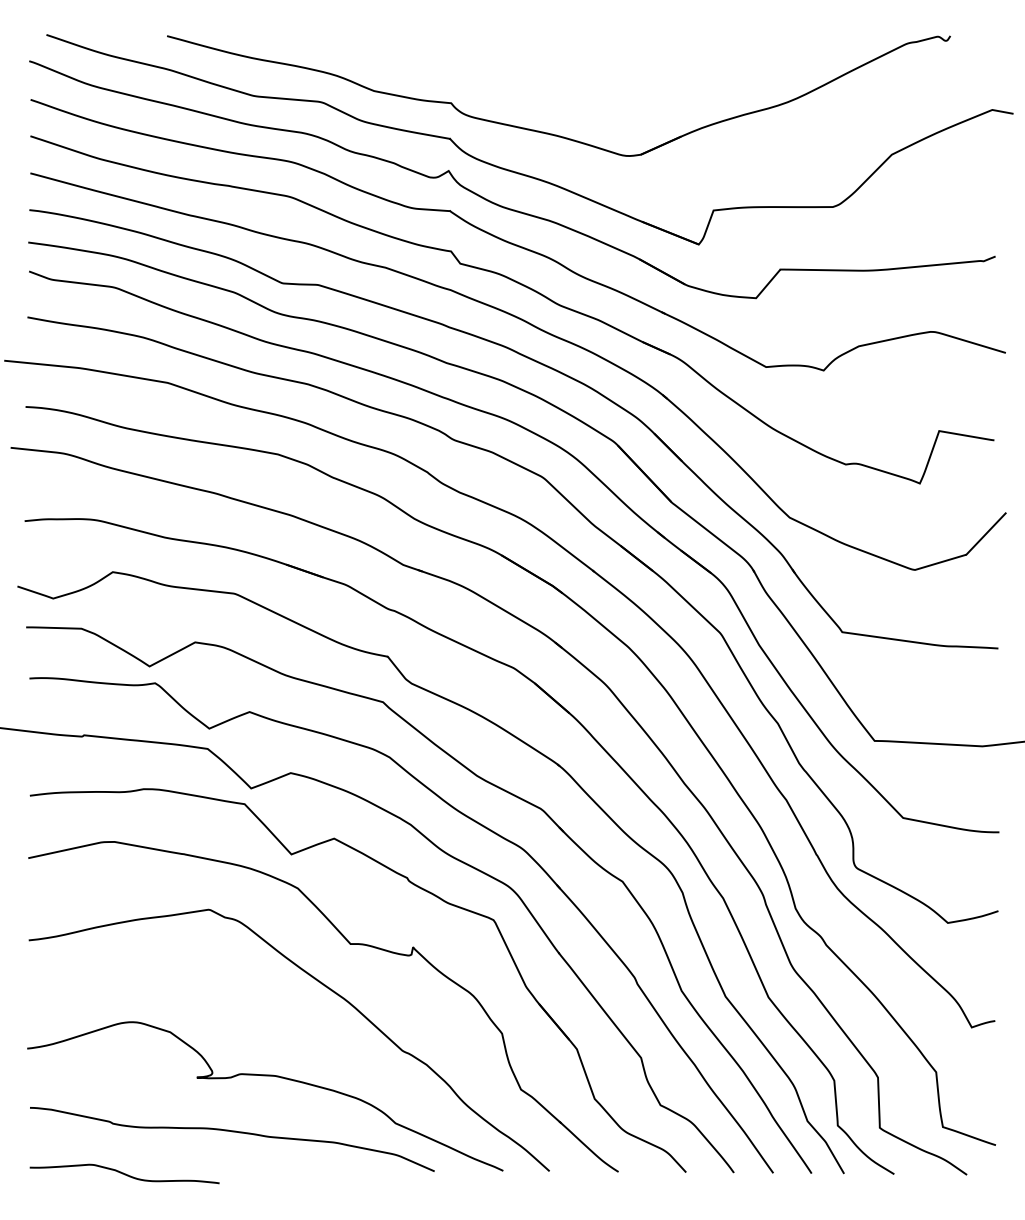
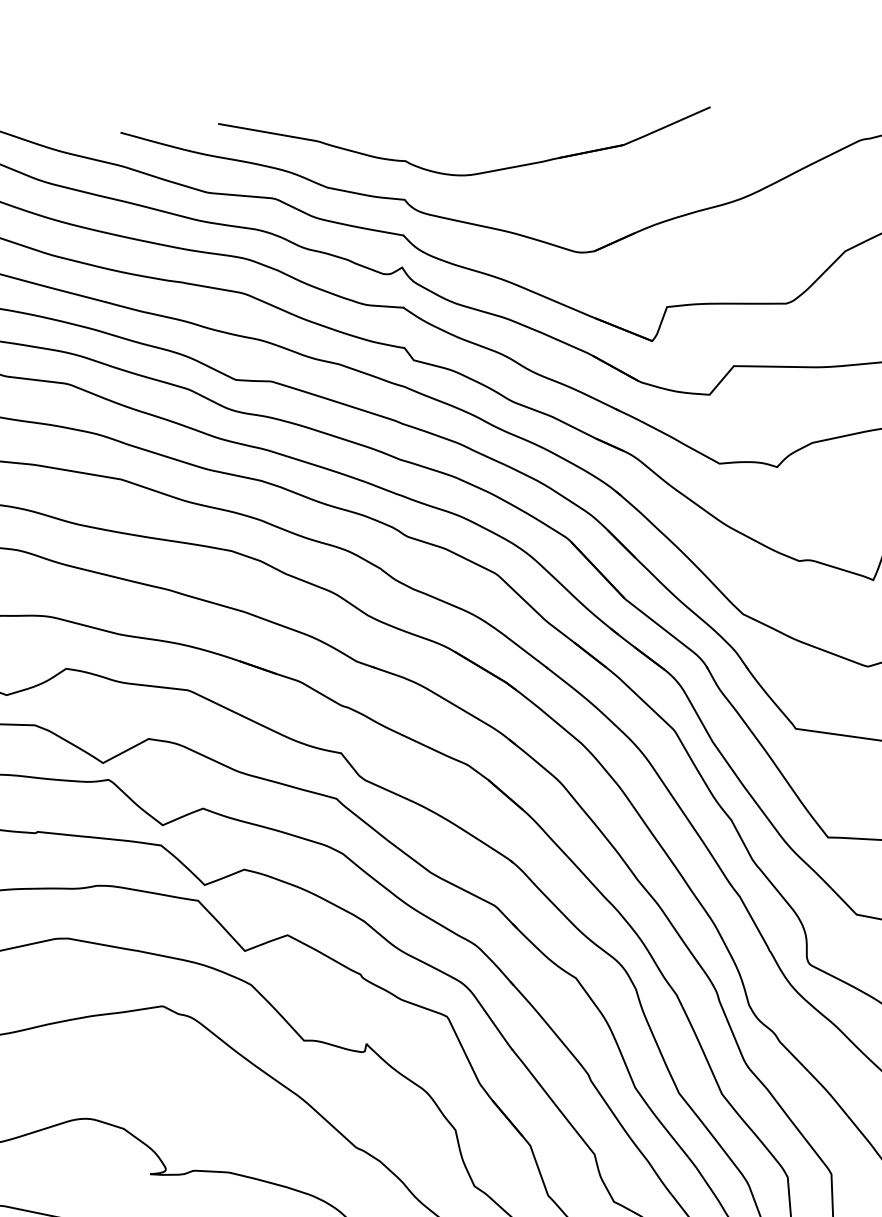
part: (511, 77) -> (464, 174), added

